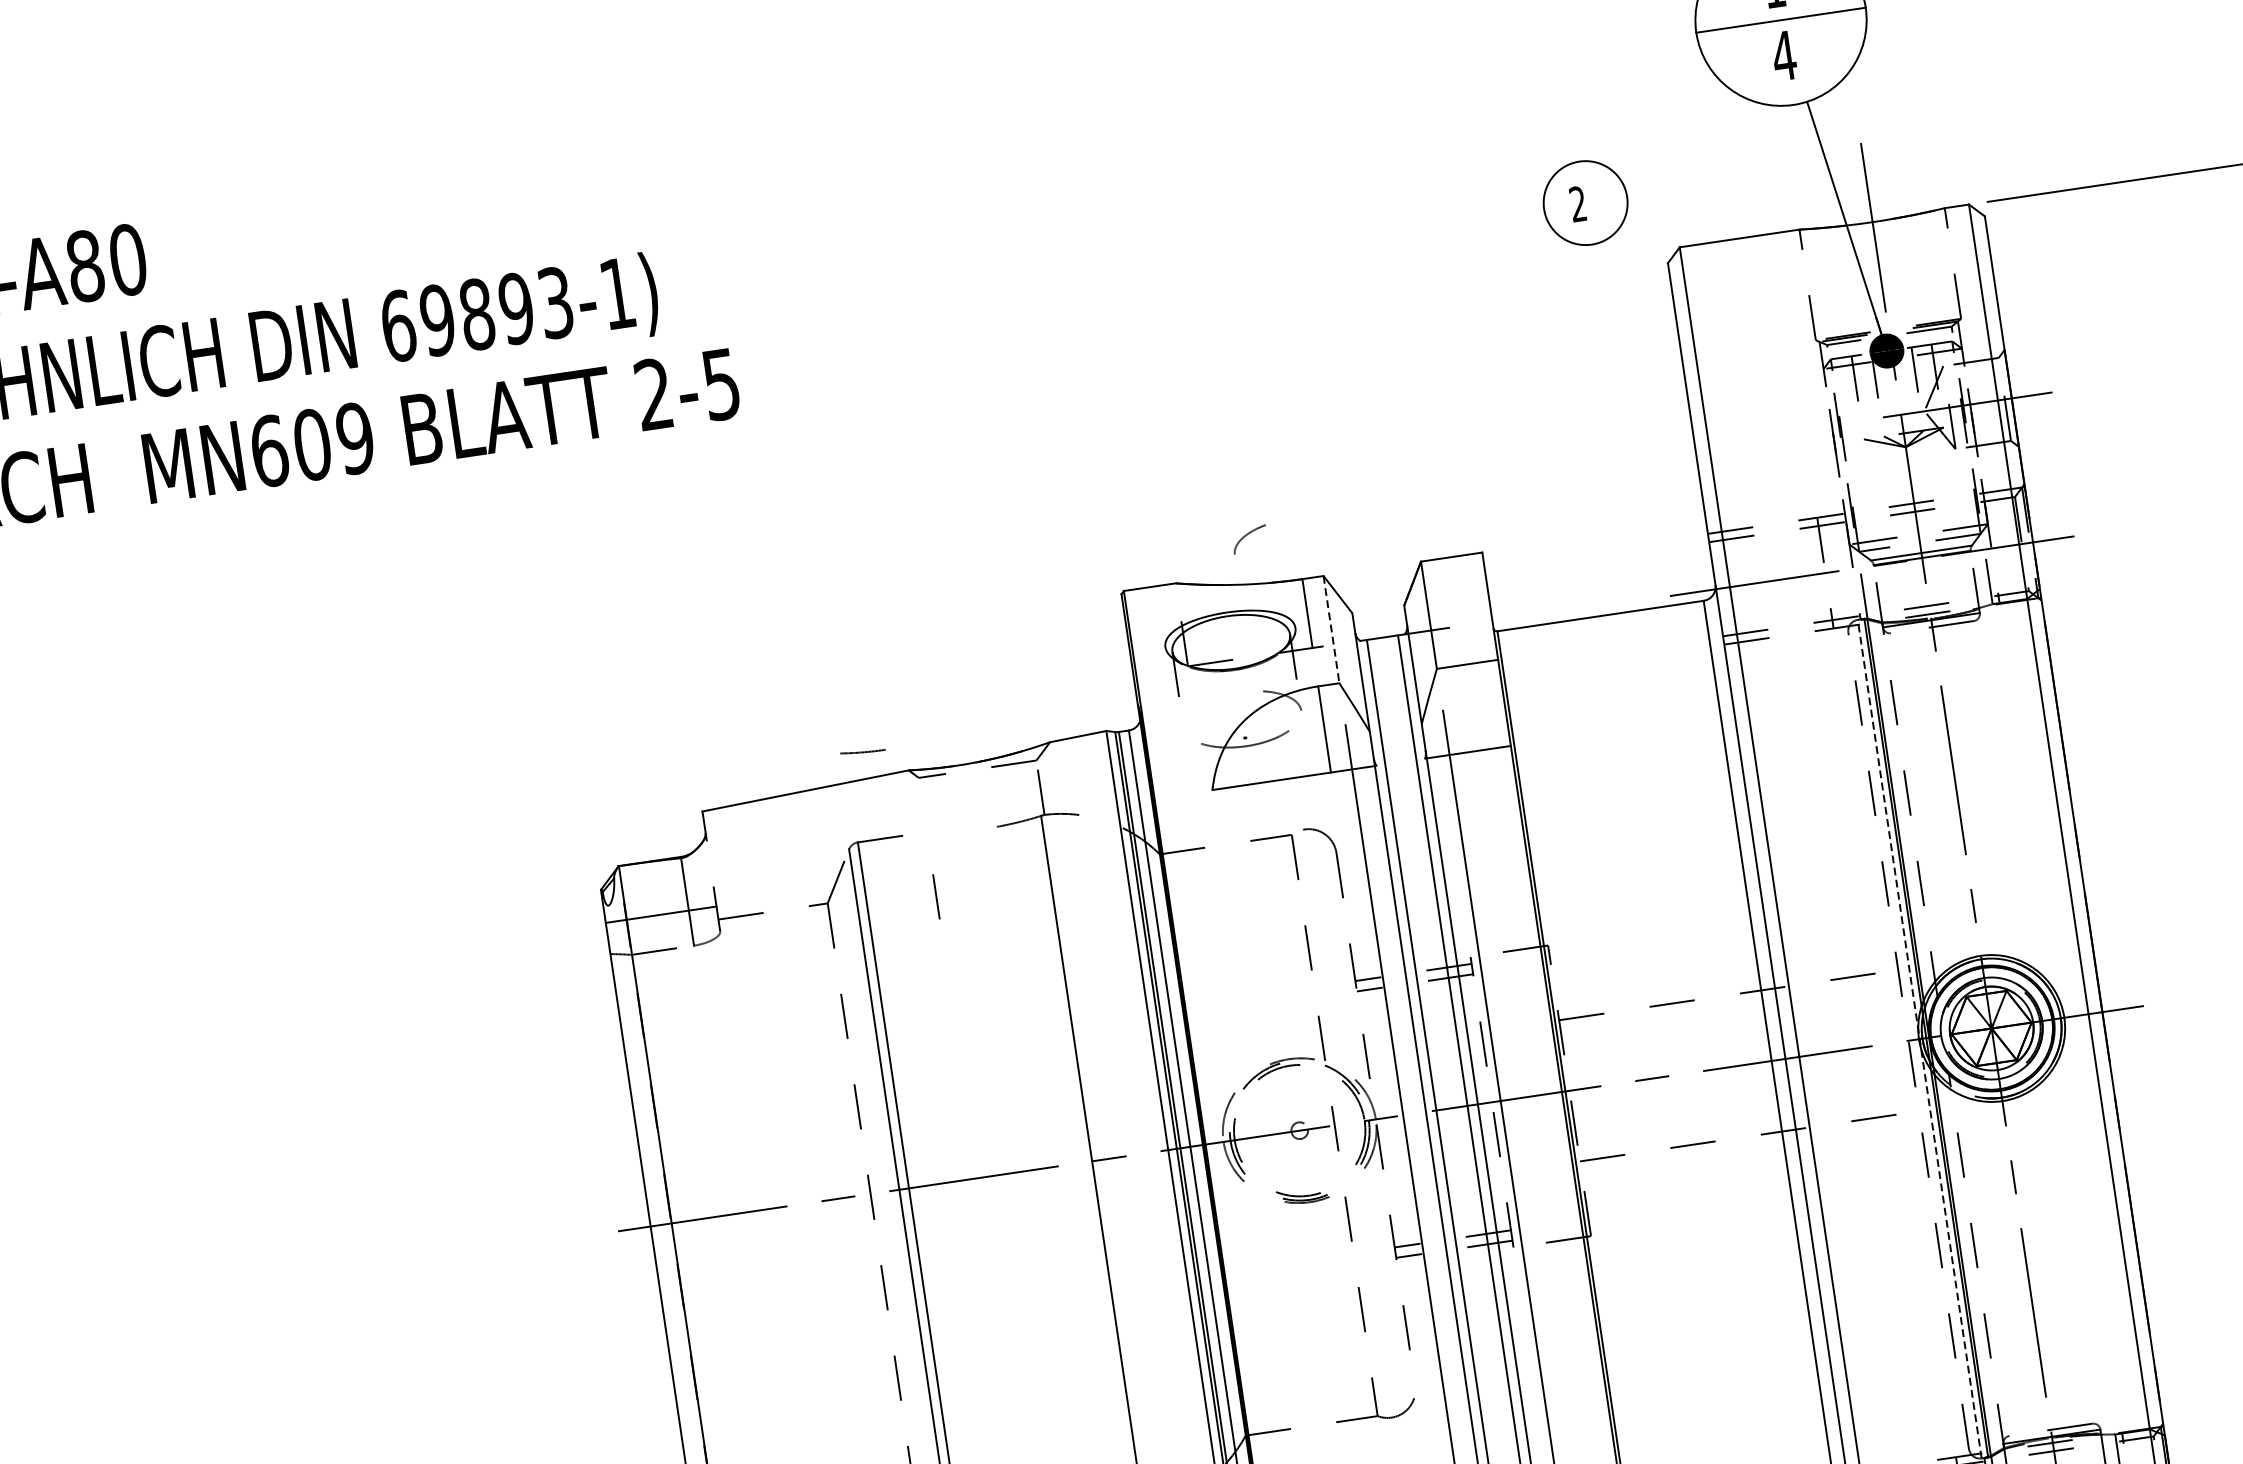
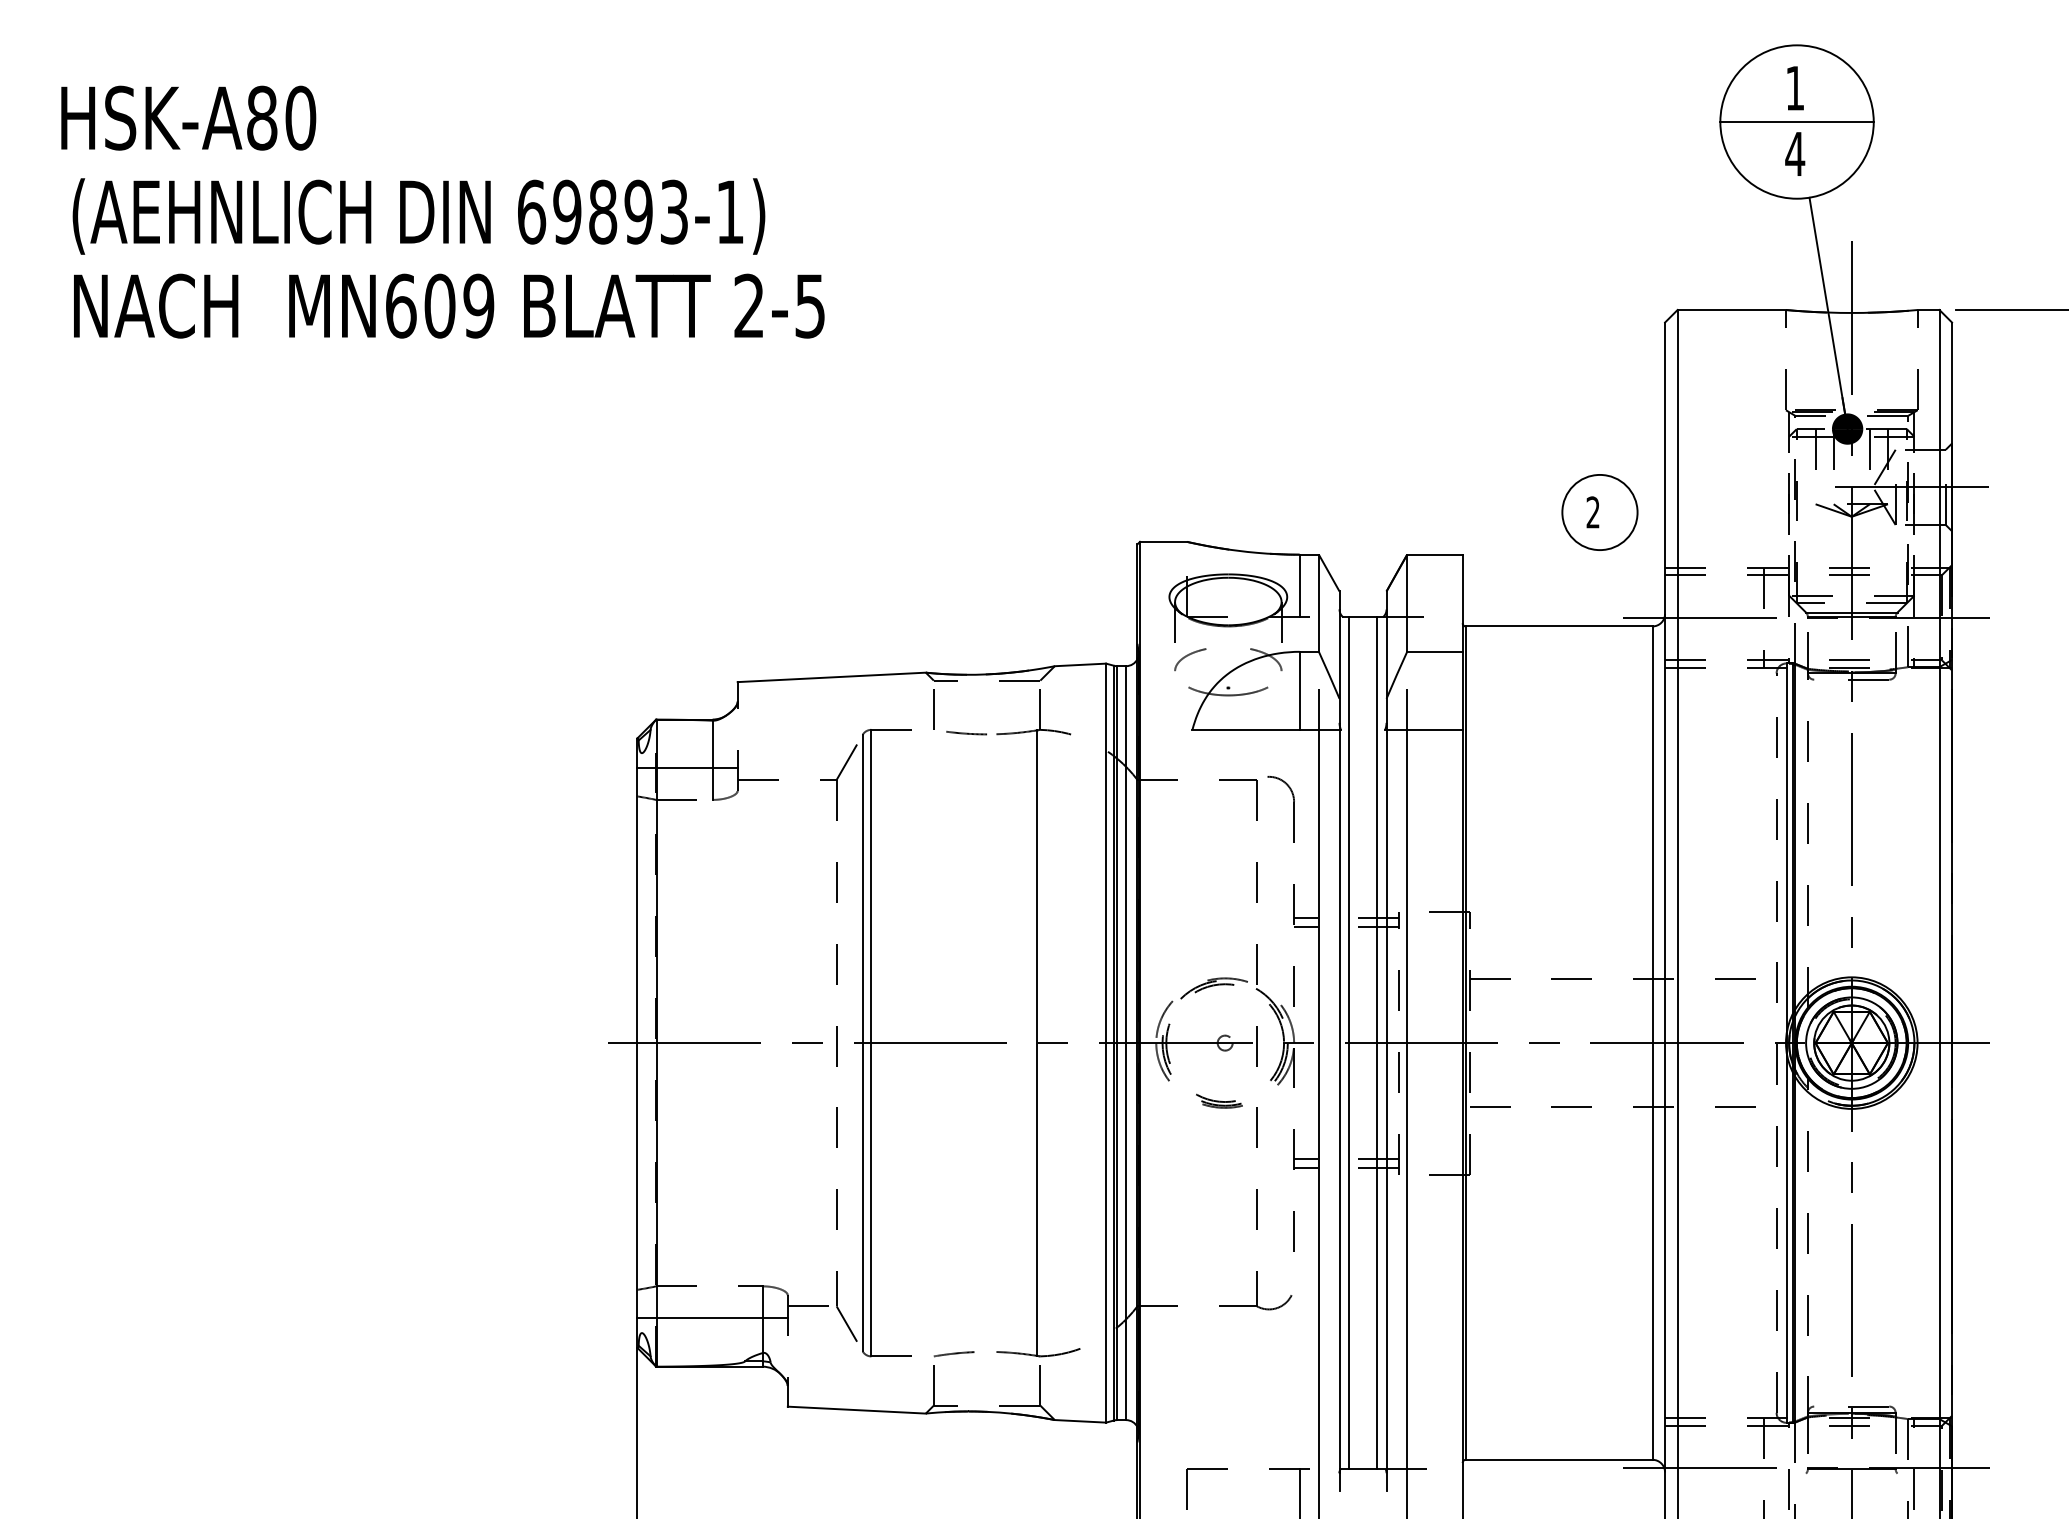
part: (1585, 203) -> (1599, 512), moved
curve: (1247, 536) -> (1188, 656), moved
line: (1331, 629) -> (1318, 603), dashed -> solid
line: (862, 751) -> (966, 732), moved
line: (936, 897) -> (933, 709), moved
line: (1919, 1039) -> (1786, 1043), dashed -> solid

